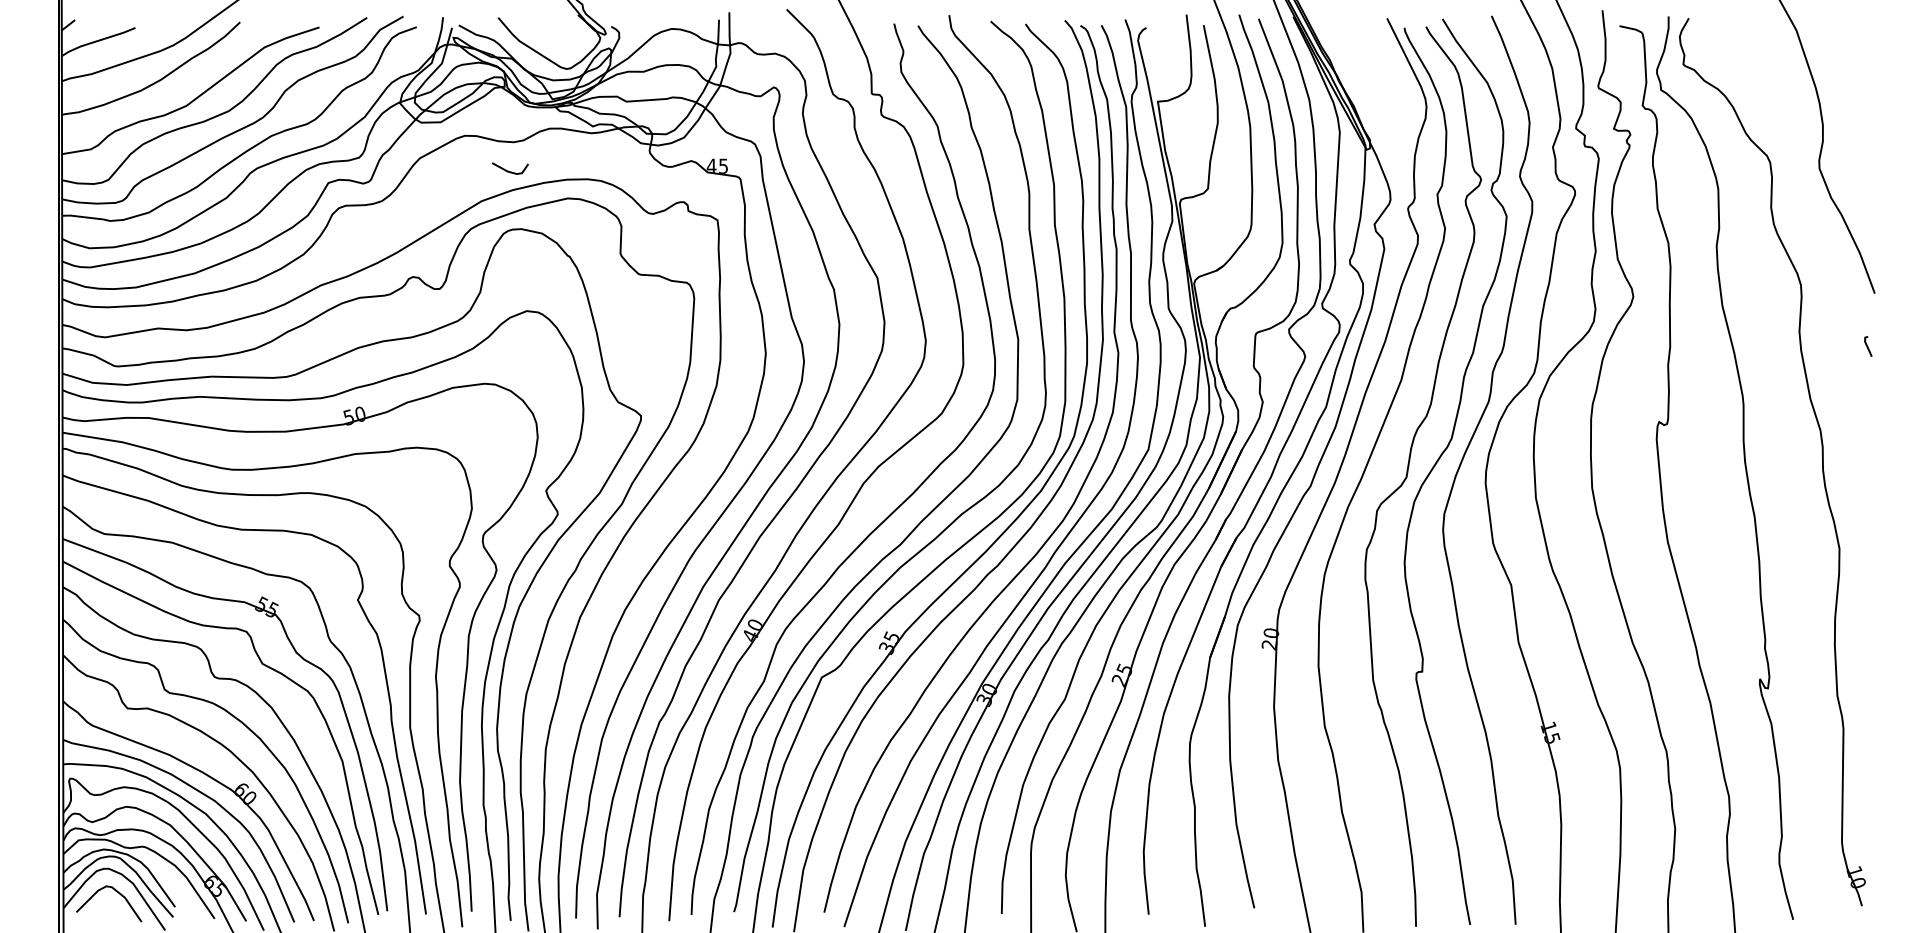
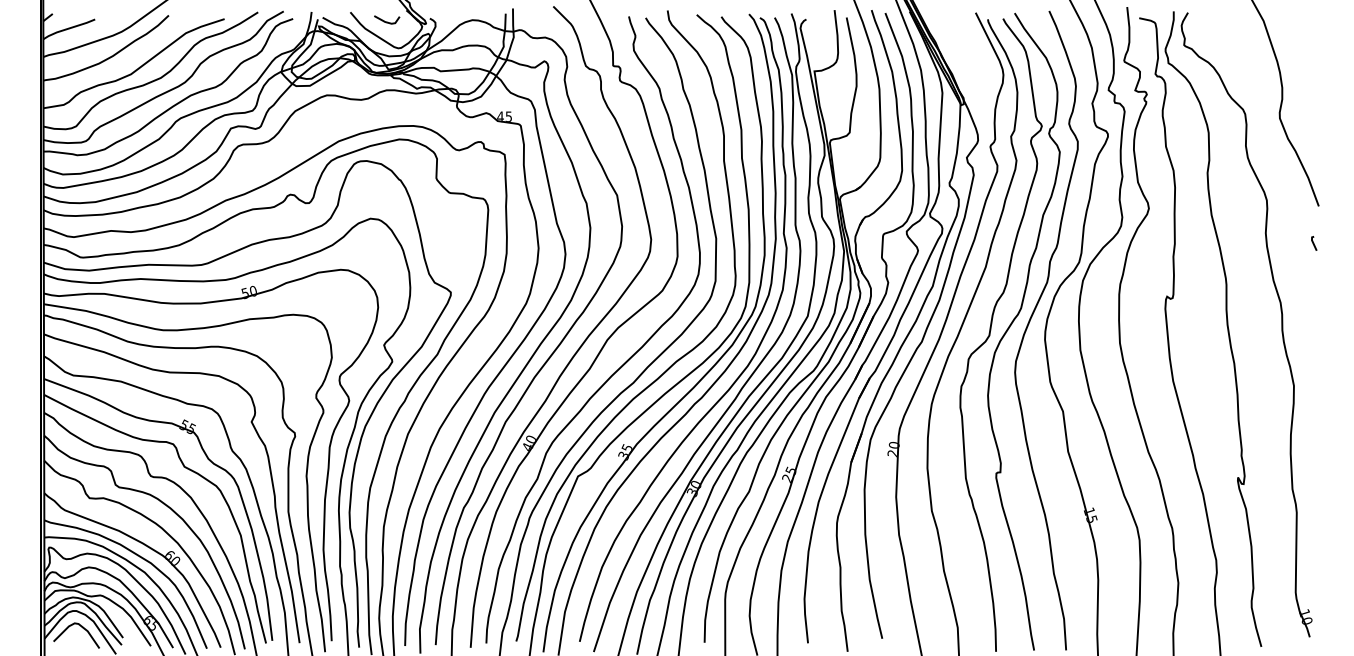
line: (508, 170) -> (385, 21), moved

